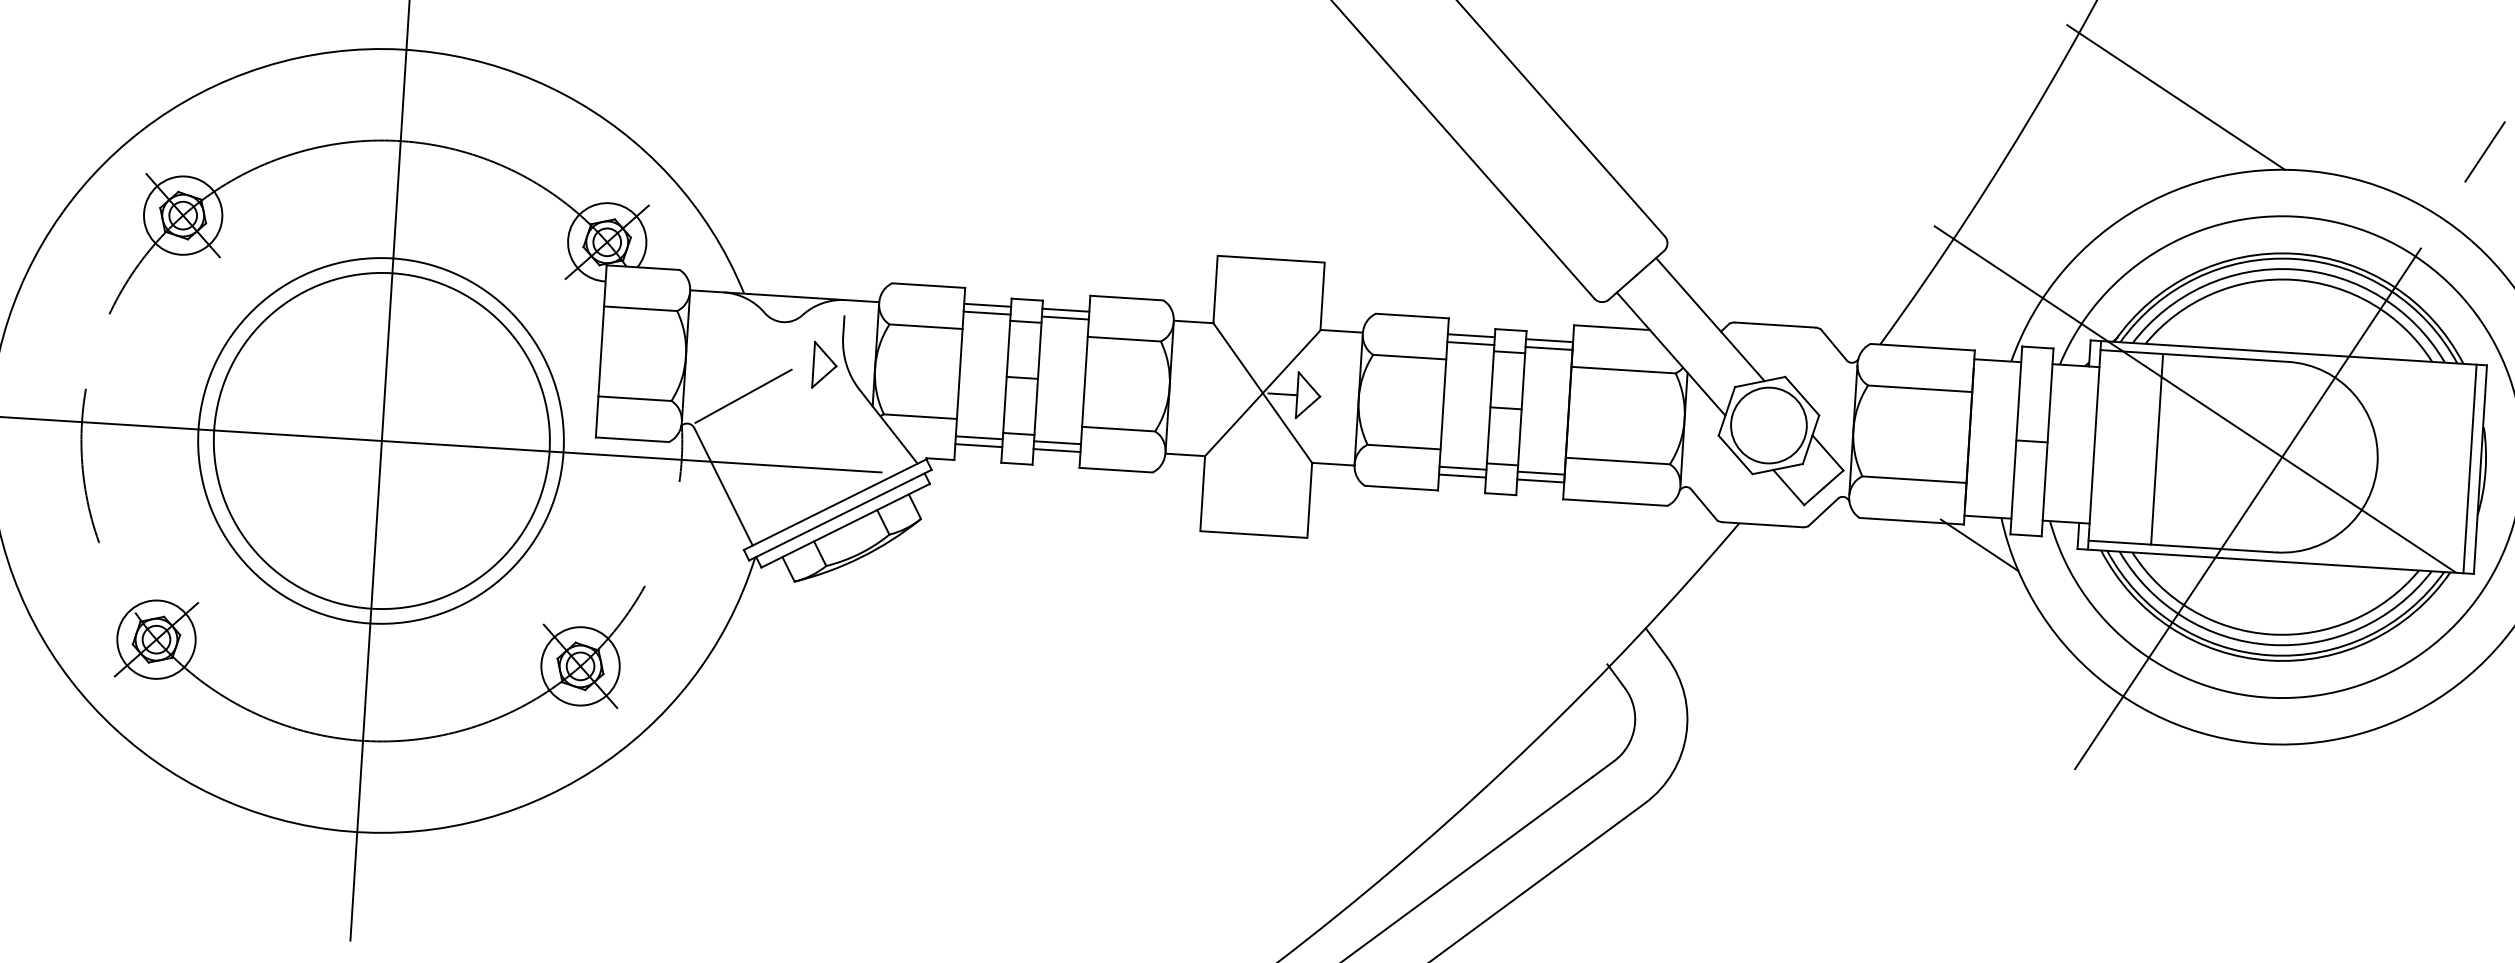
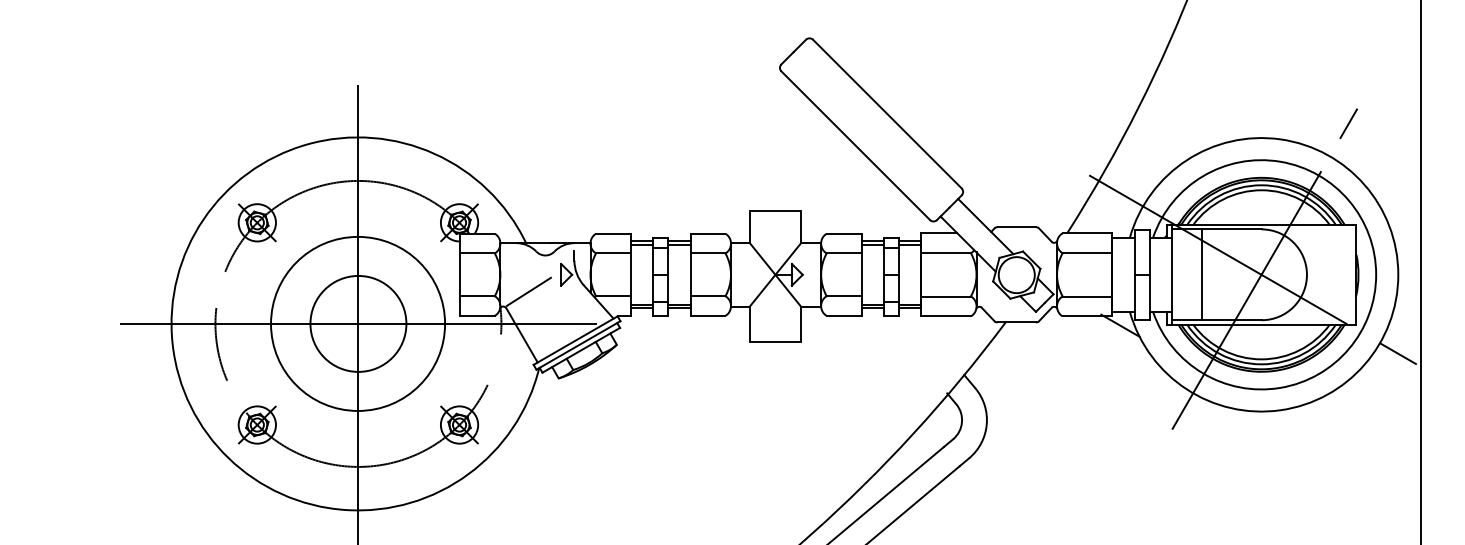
line: (2176, 98) -> (1200, 107), removed
circle: (382, 440) -> (358, 323), size x0.6
line: (2470, 468) -> (1351, 274), removed

